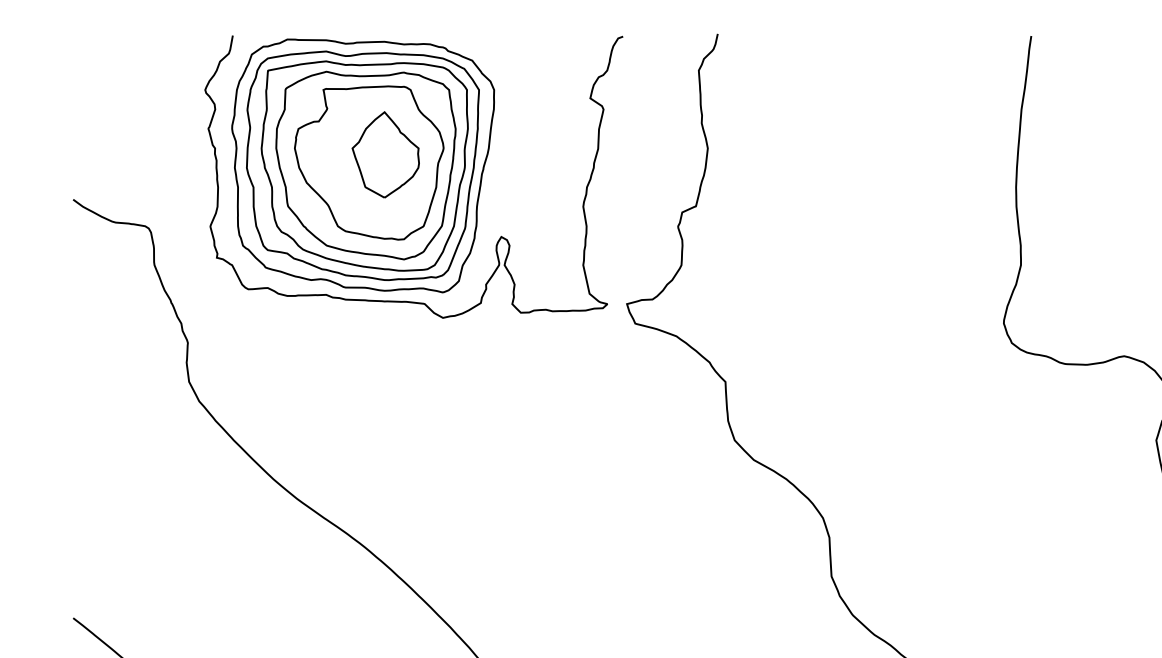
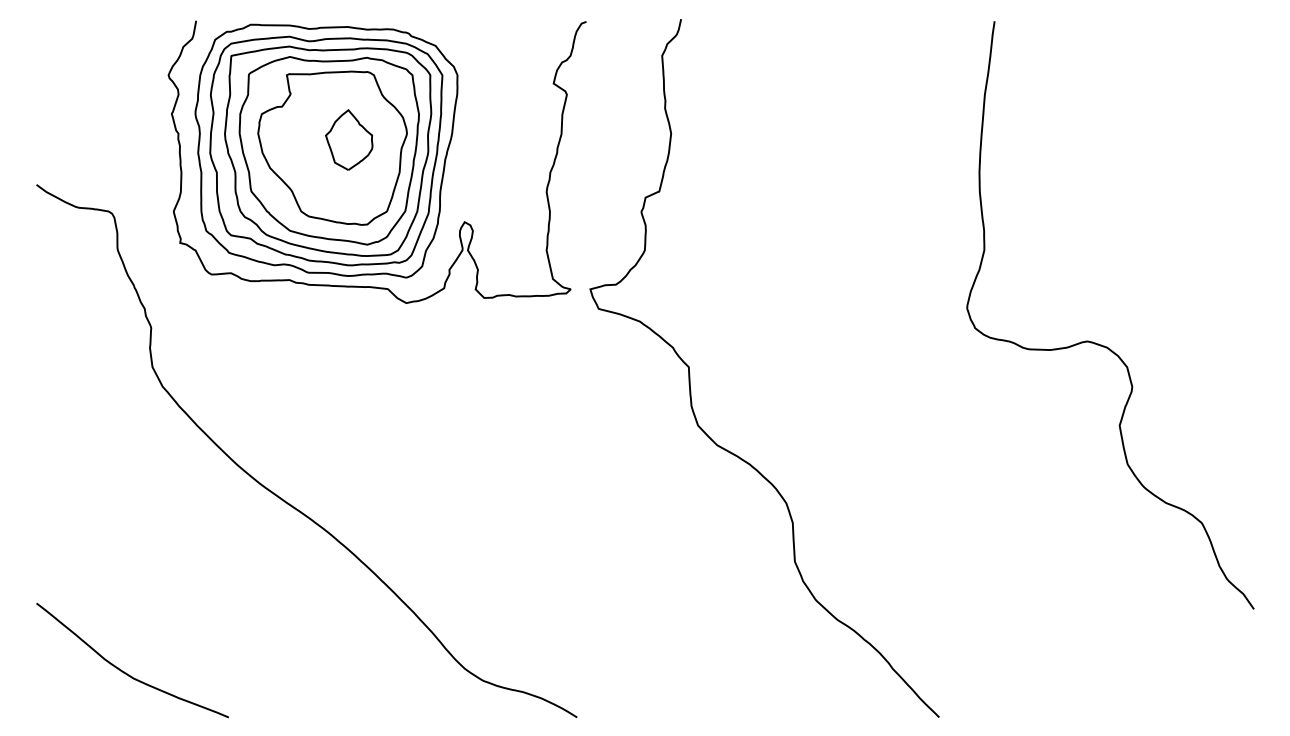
part: (386, 154) -> (349, 139), size x0.7

